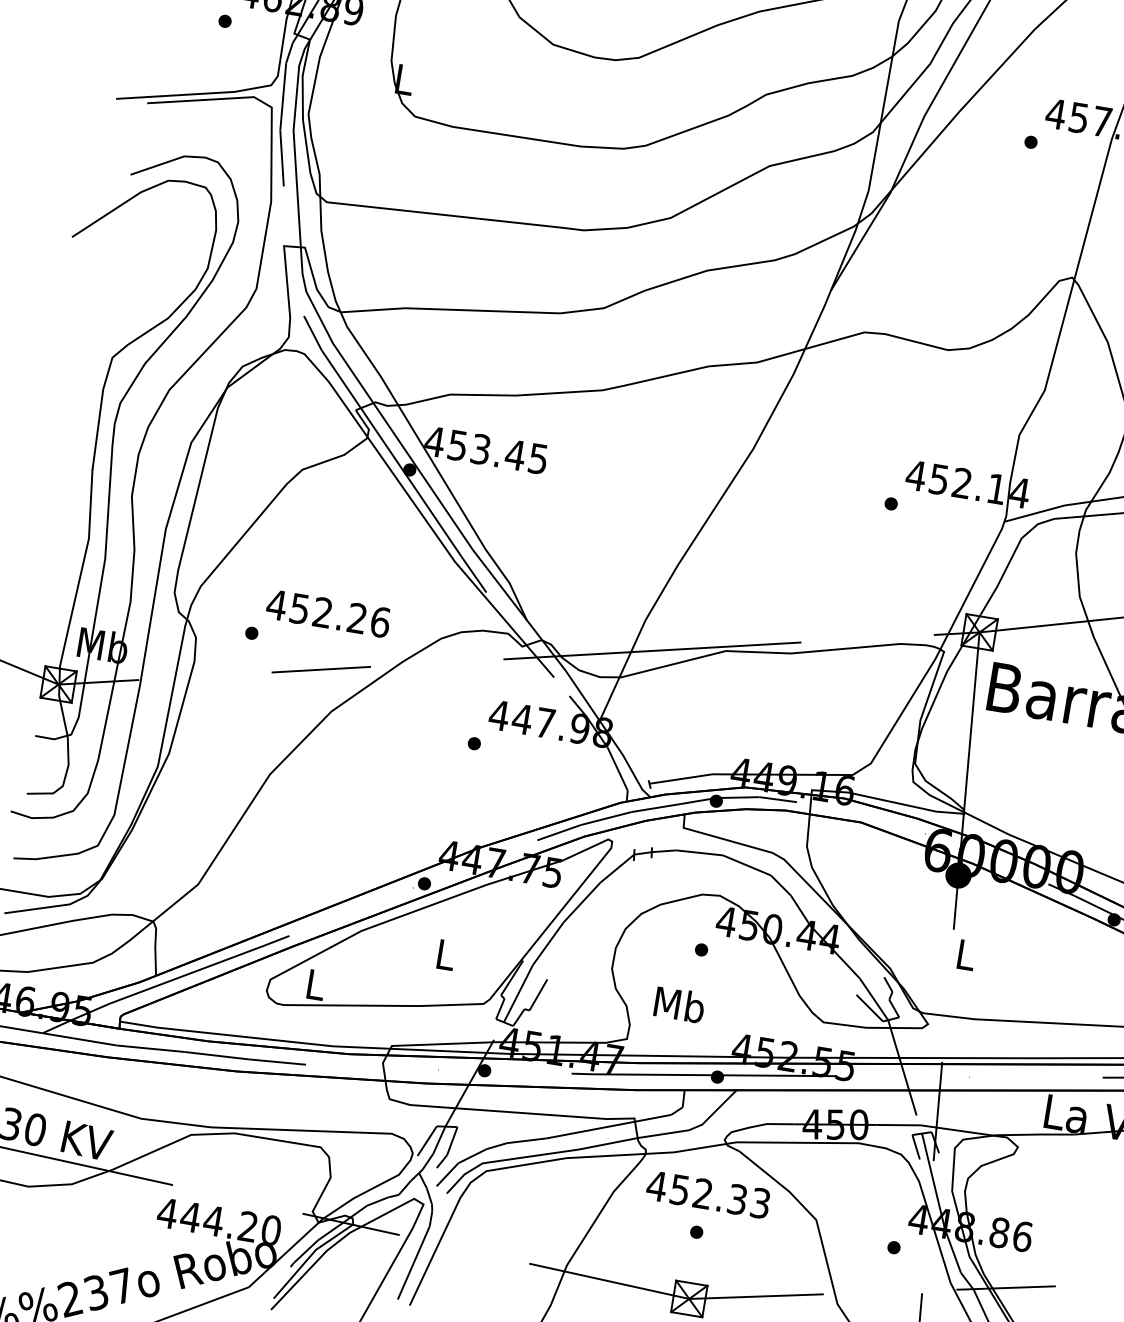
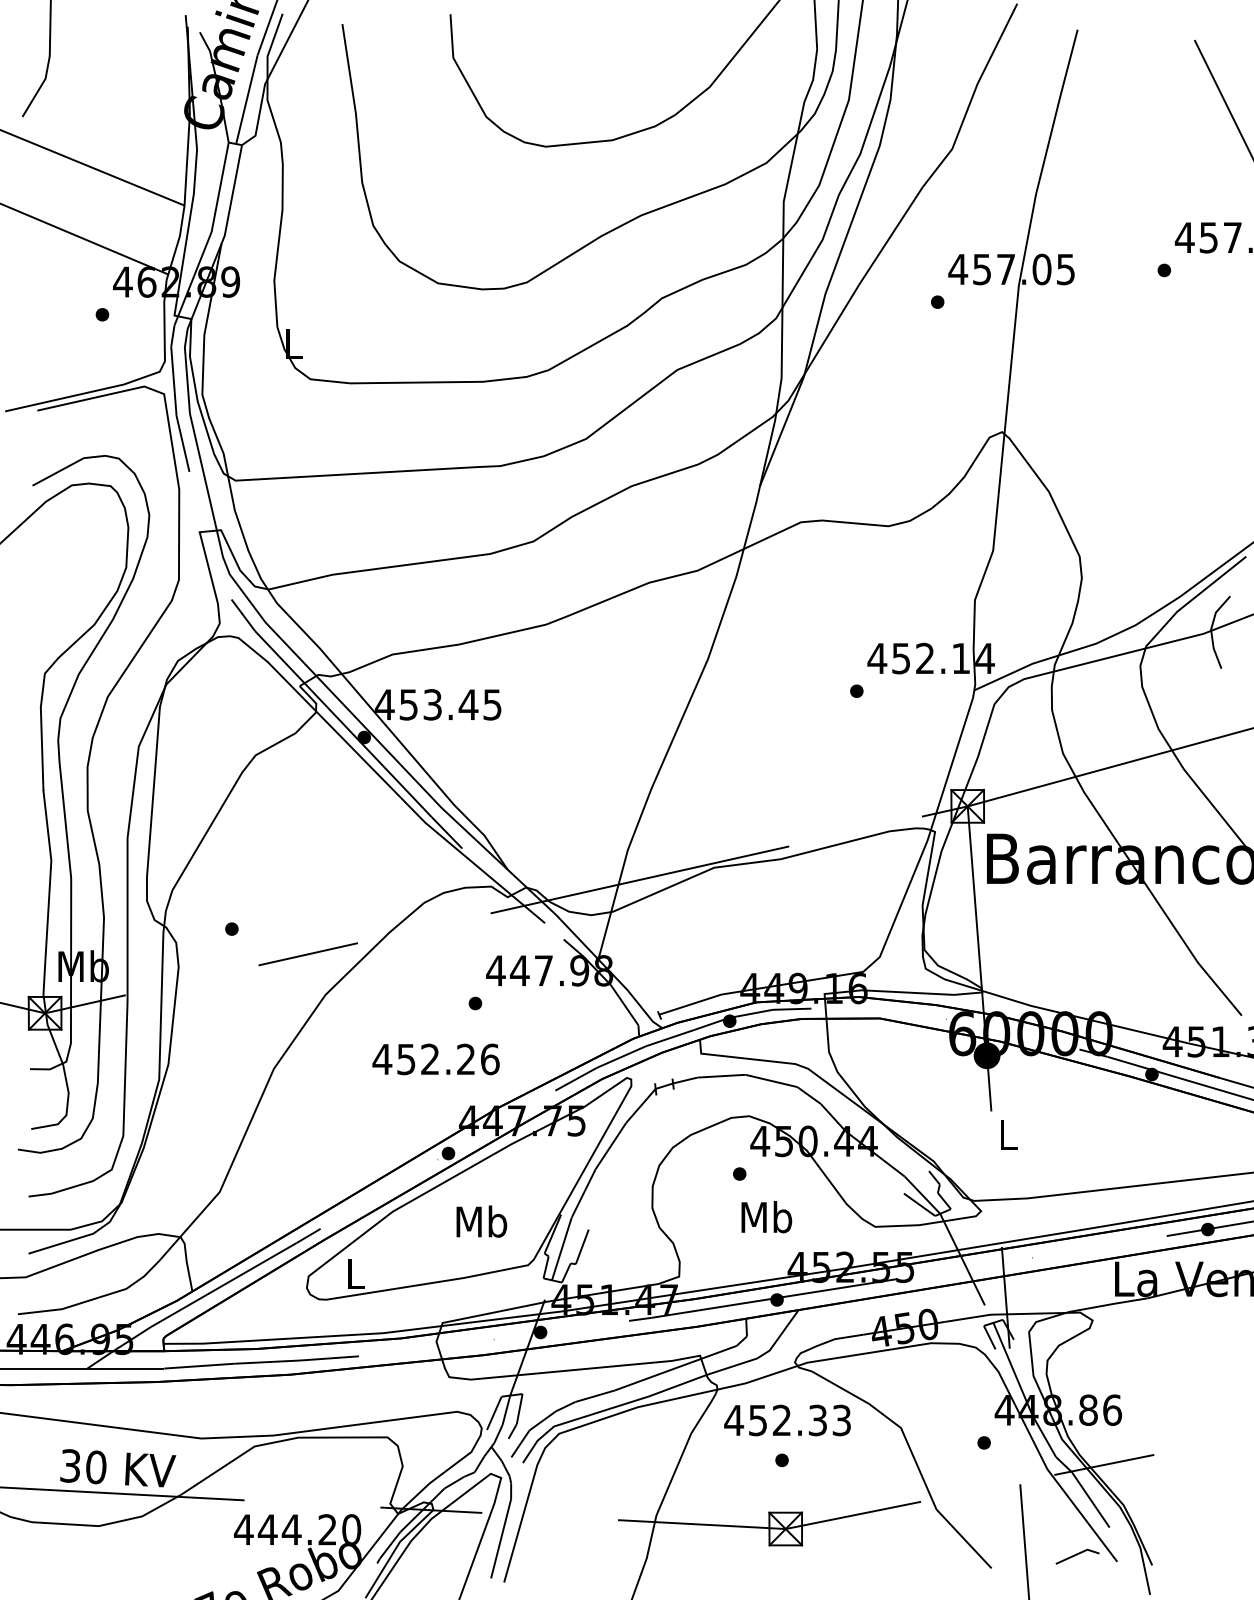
text: (327, 613) -> (435, 1059), moved
text: (445, 954) -> (481, 1221), L -> Mb
text: (679, 1005) -> (766, 1217), moved

